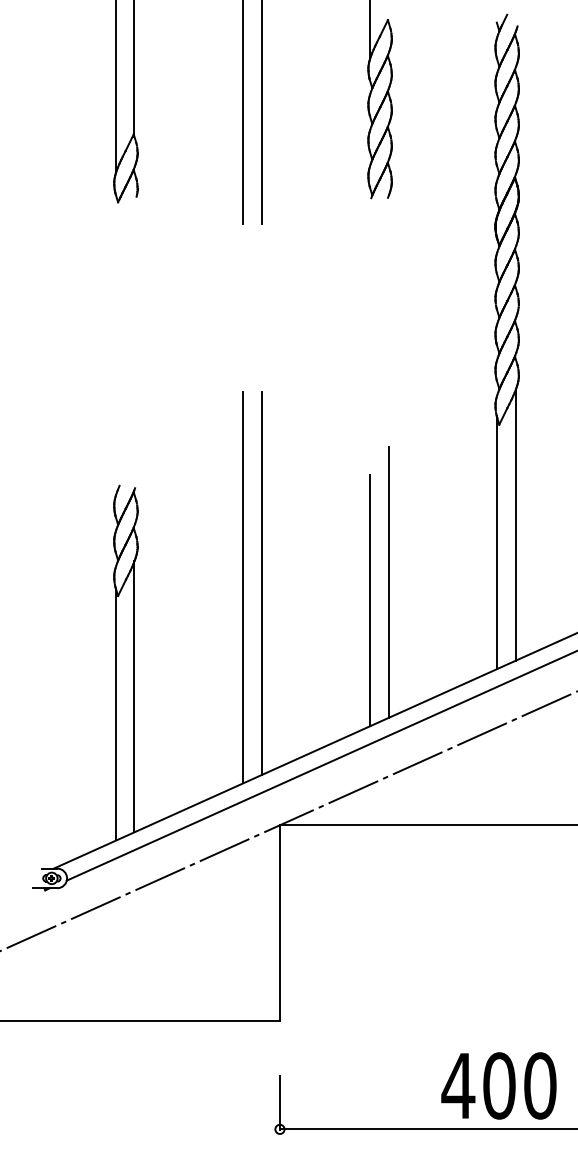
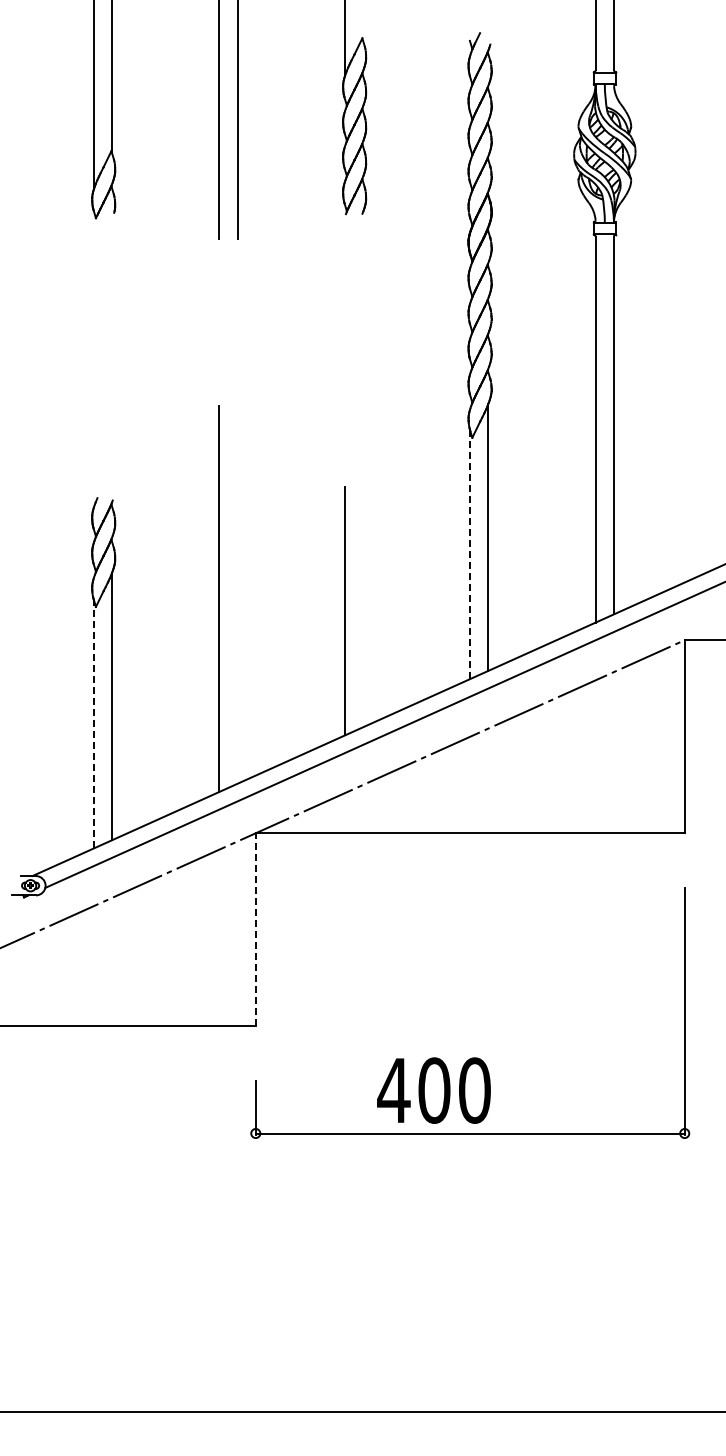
line: (497, 542) -> (470, 554), solid -> dashed
line: (389, 582) -> (363, 593), removed
line: (261, 583) -> (237, 594), removed
line: (115, 714) -> (93, 723), solid -> dashed
line: (279, 922) -> (255, 929), solid -> dashed
text: (498, 1085) -> (433, 1090), moved

